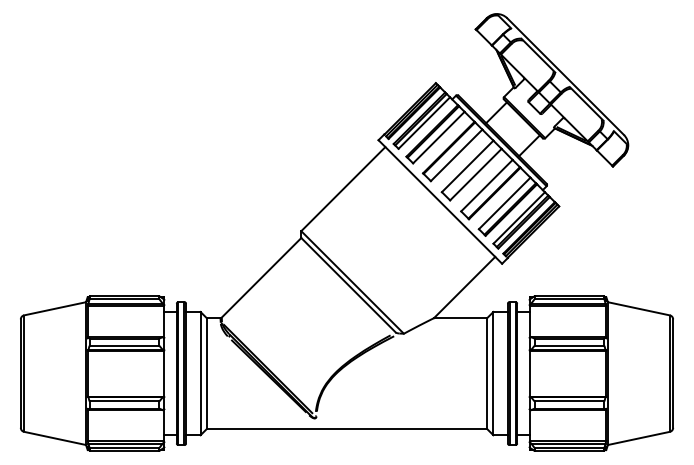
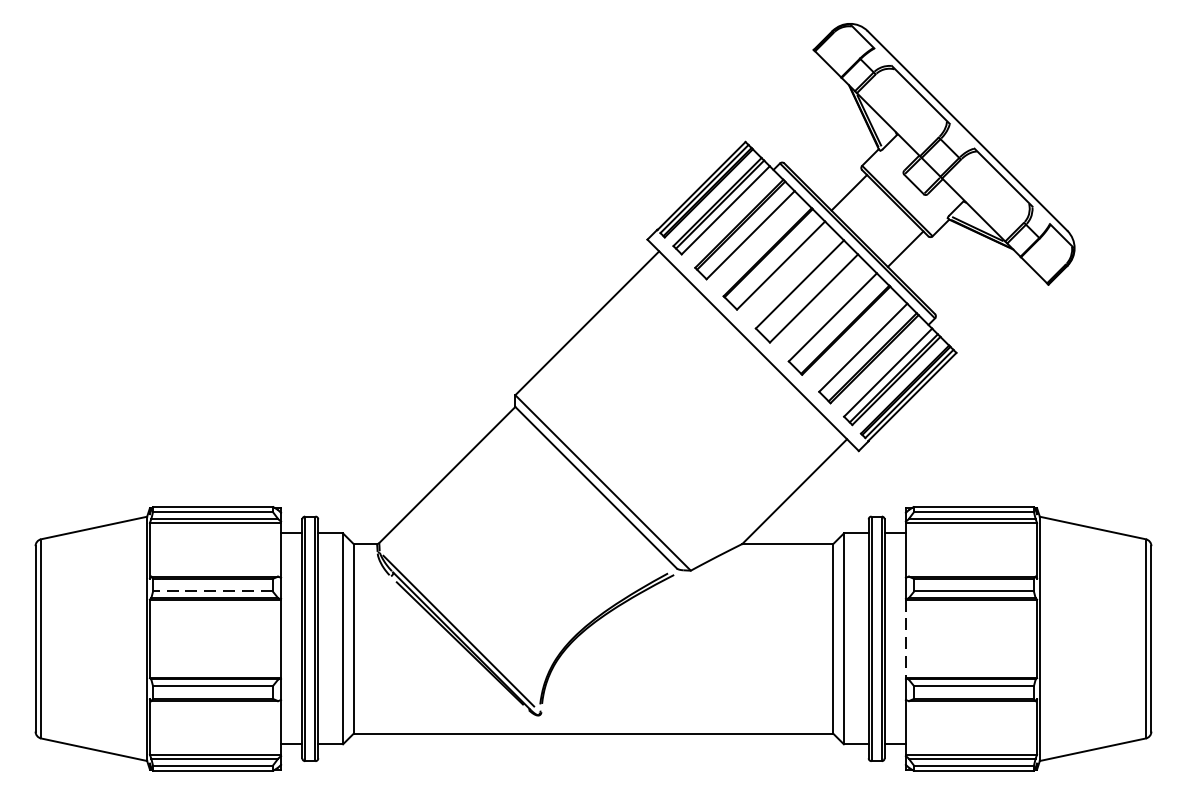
line: (124, 345) -> (212, 590), solid -> dashed
line: (529, 373) -> (905, 638), solid -> dashed

